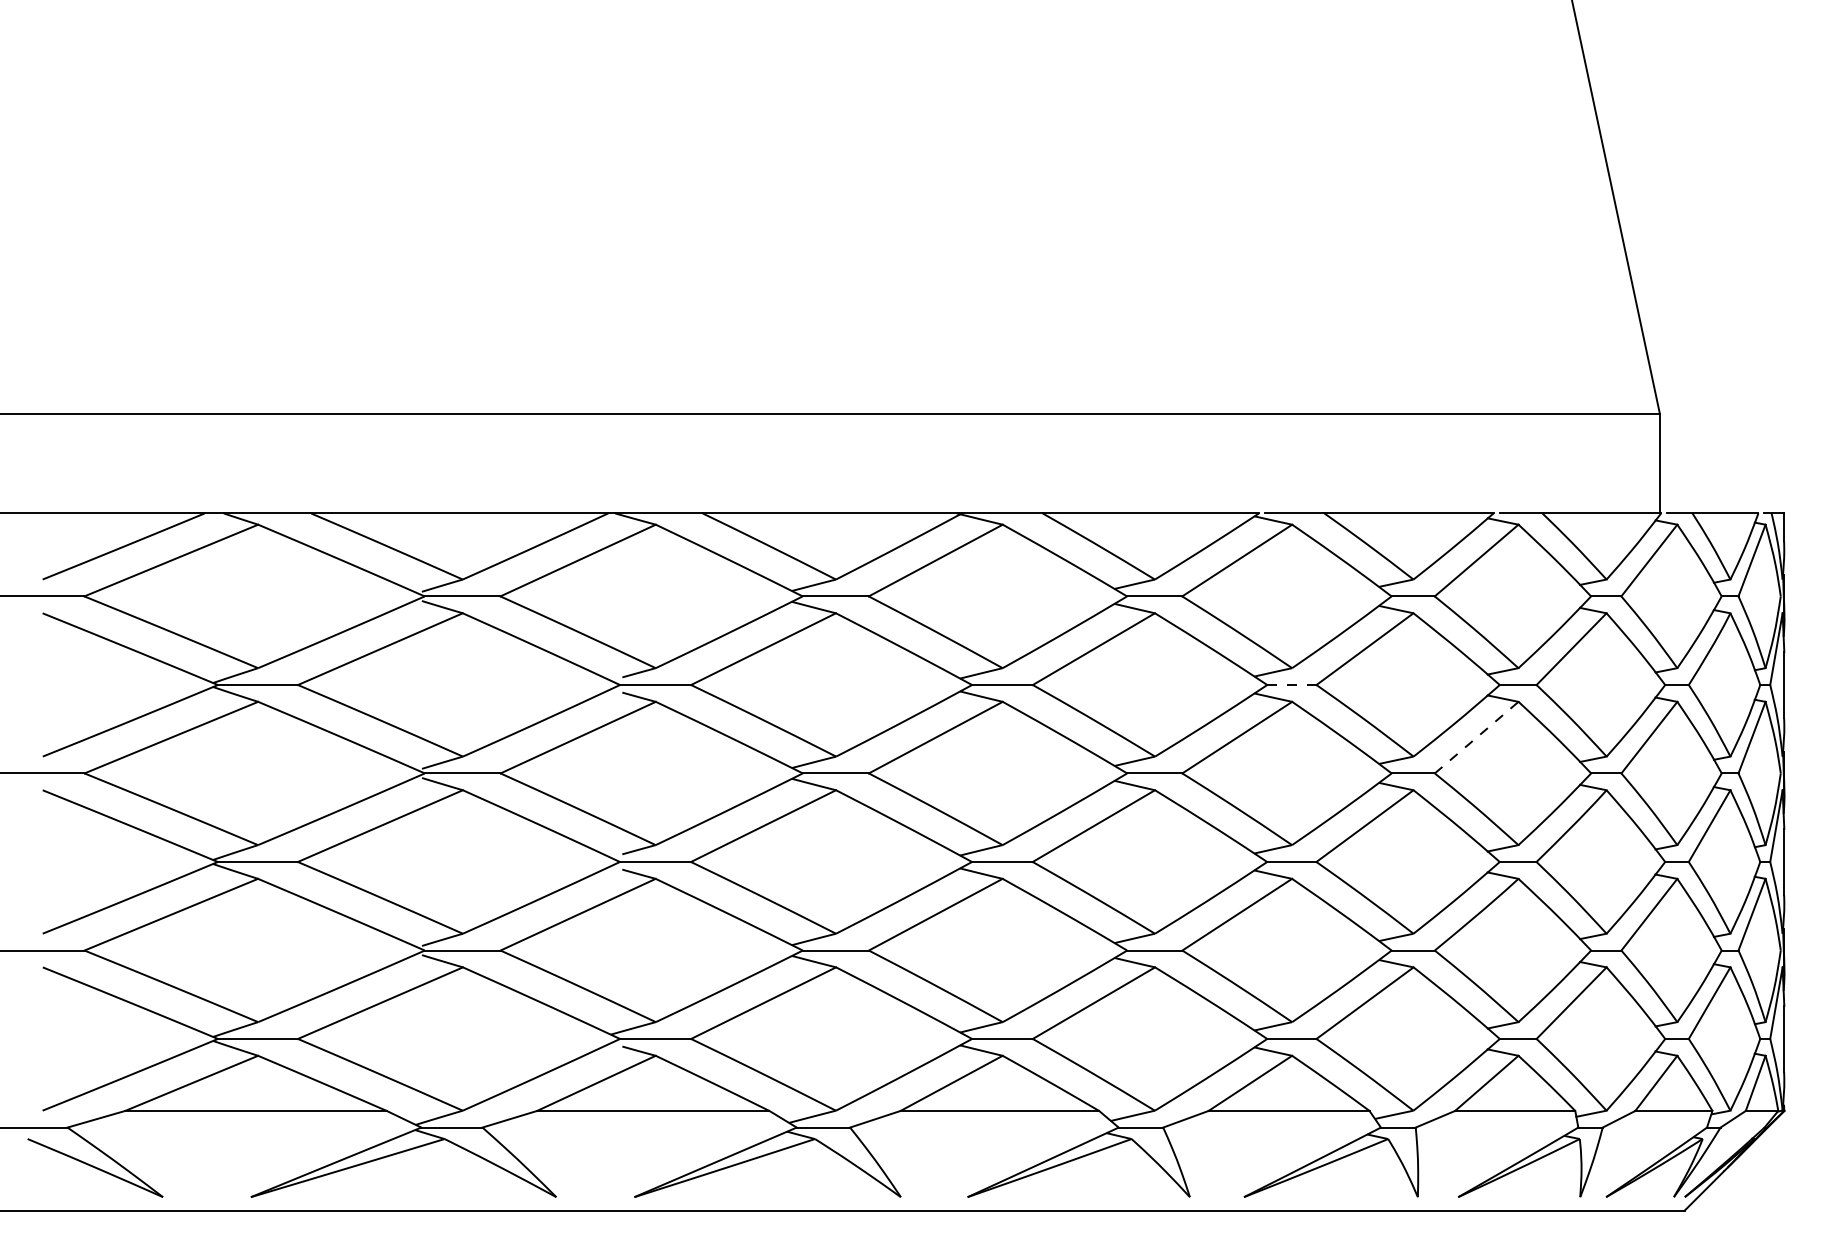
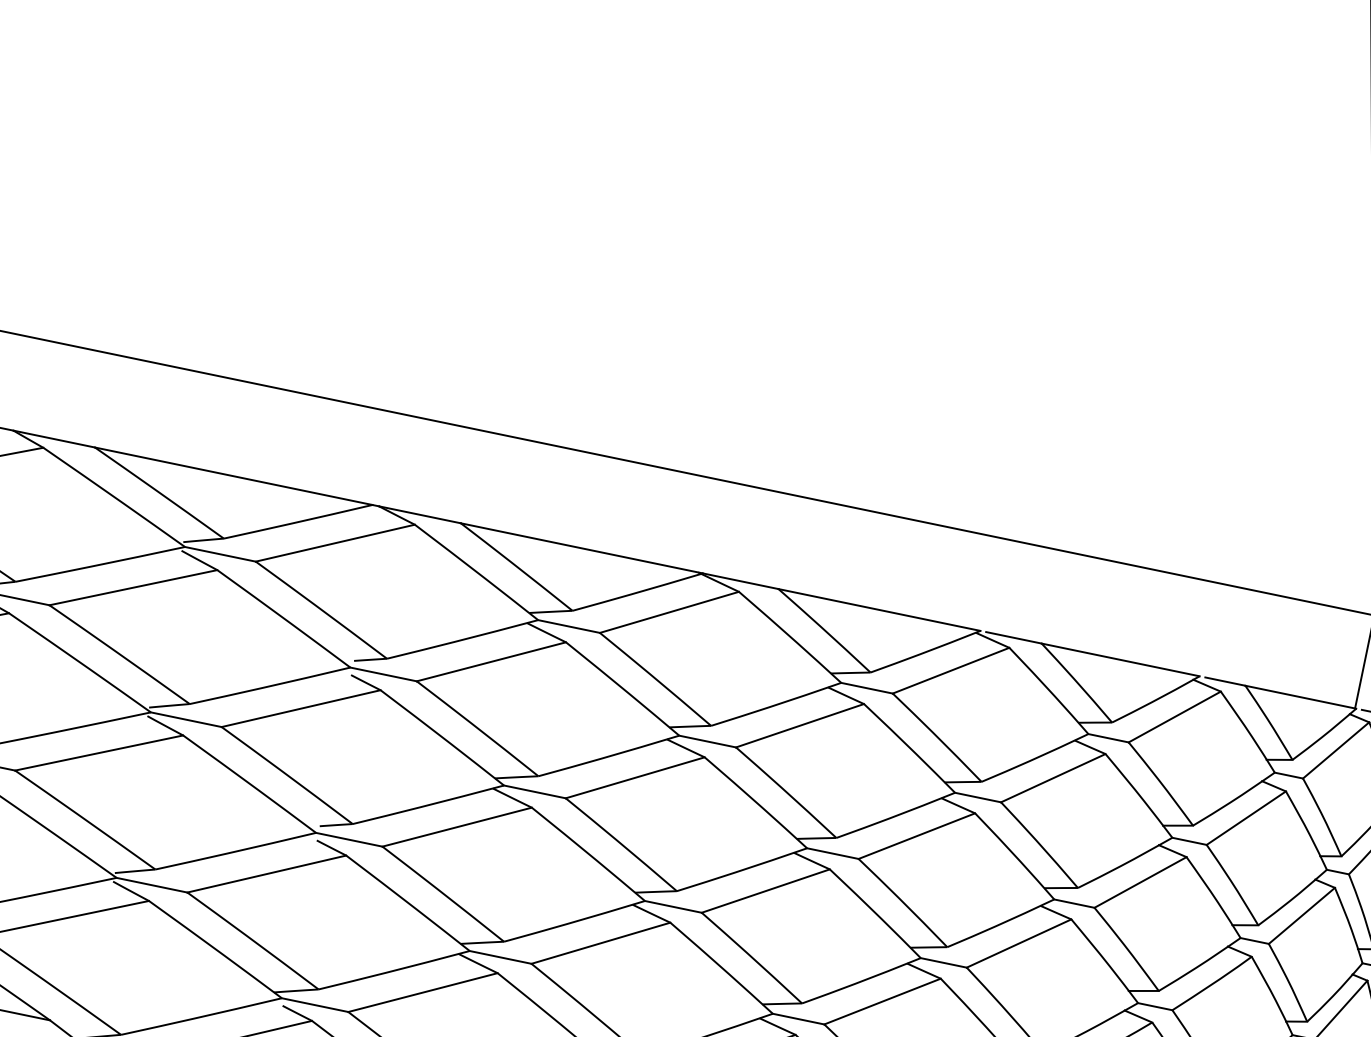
line: (1291, 685) -> (977, 797), dashed -> solid
line: (1477, 737) -> (1141, 882), dashed -> solid

